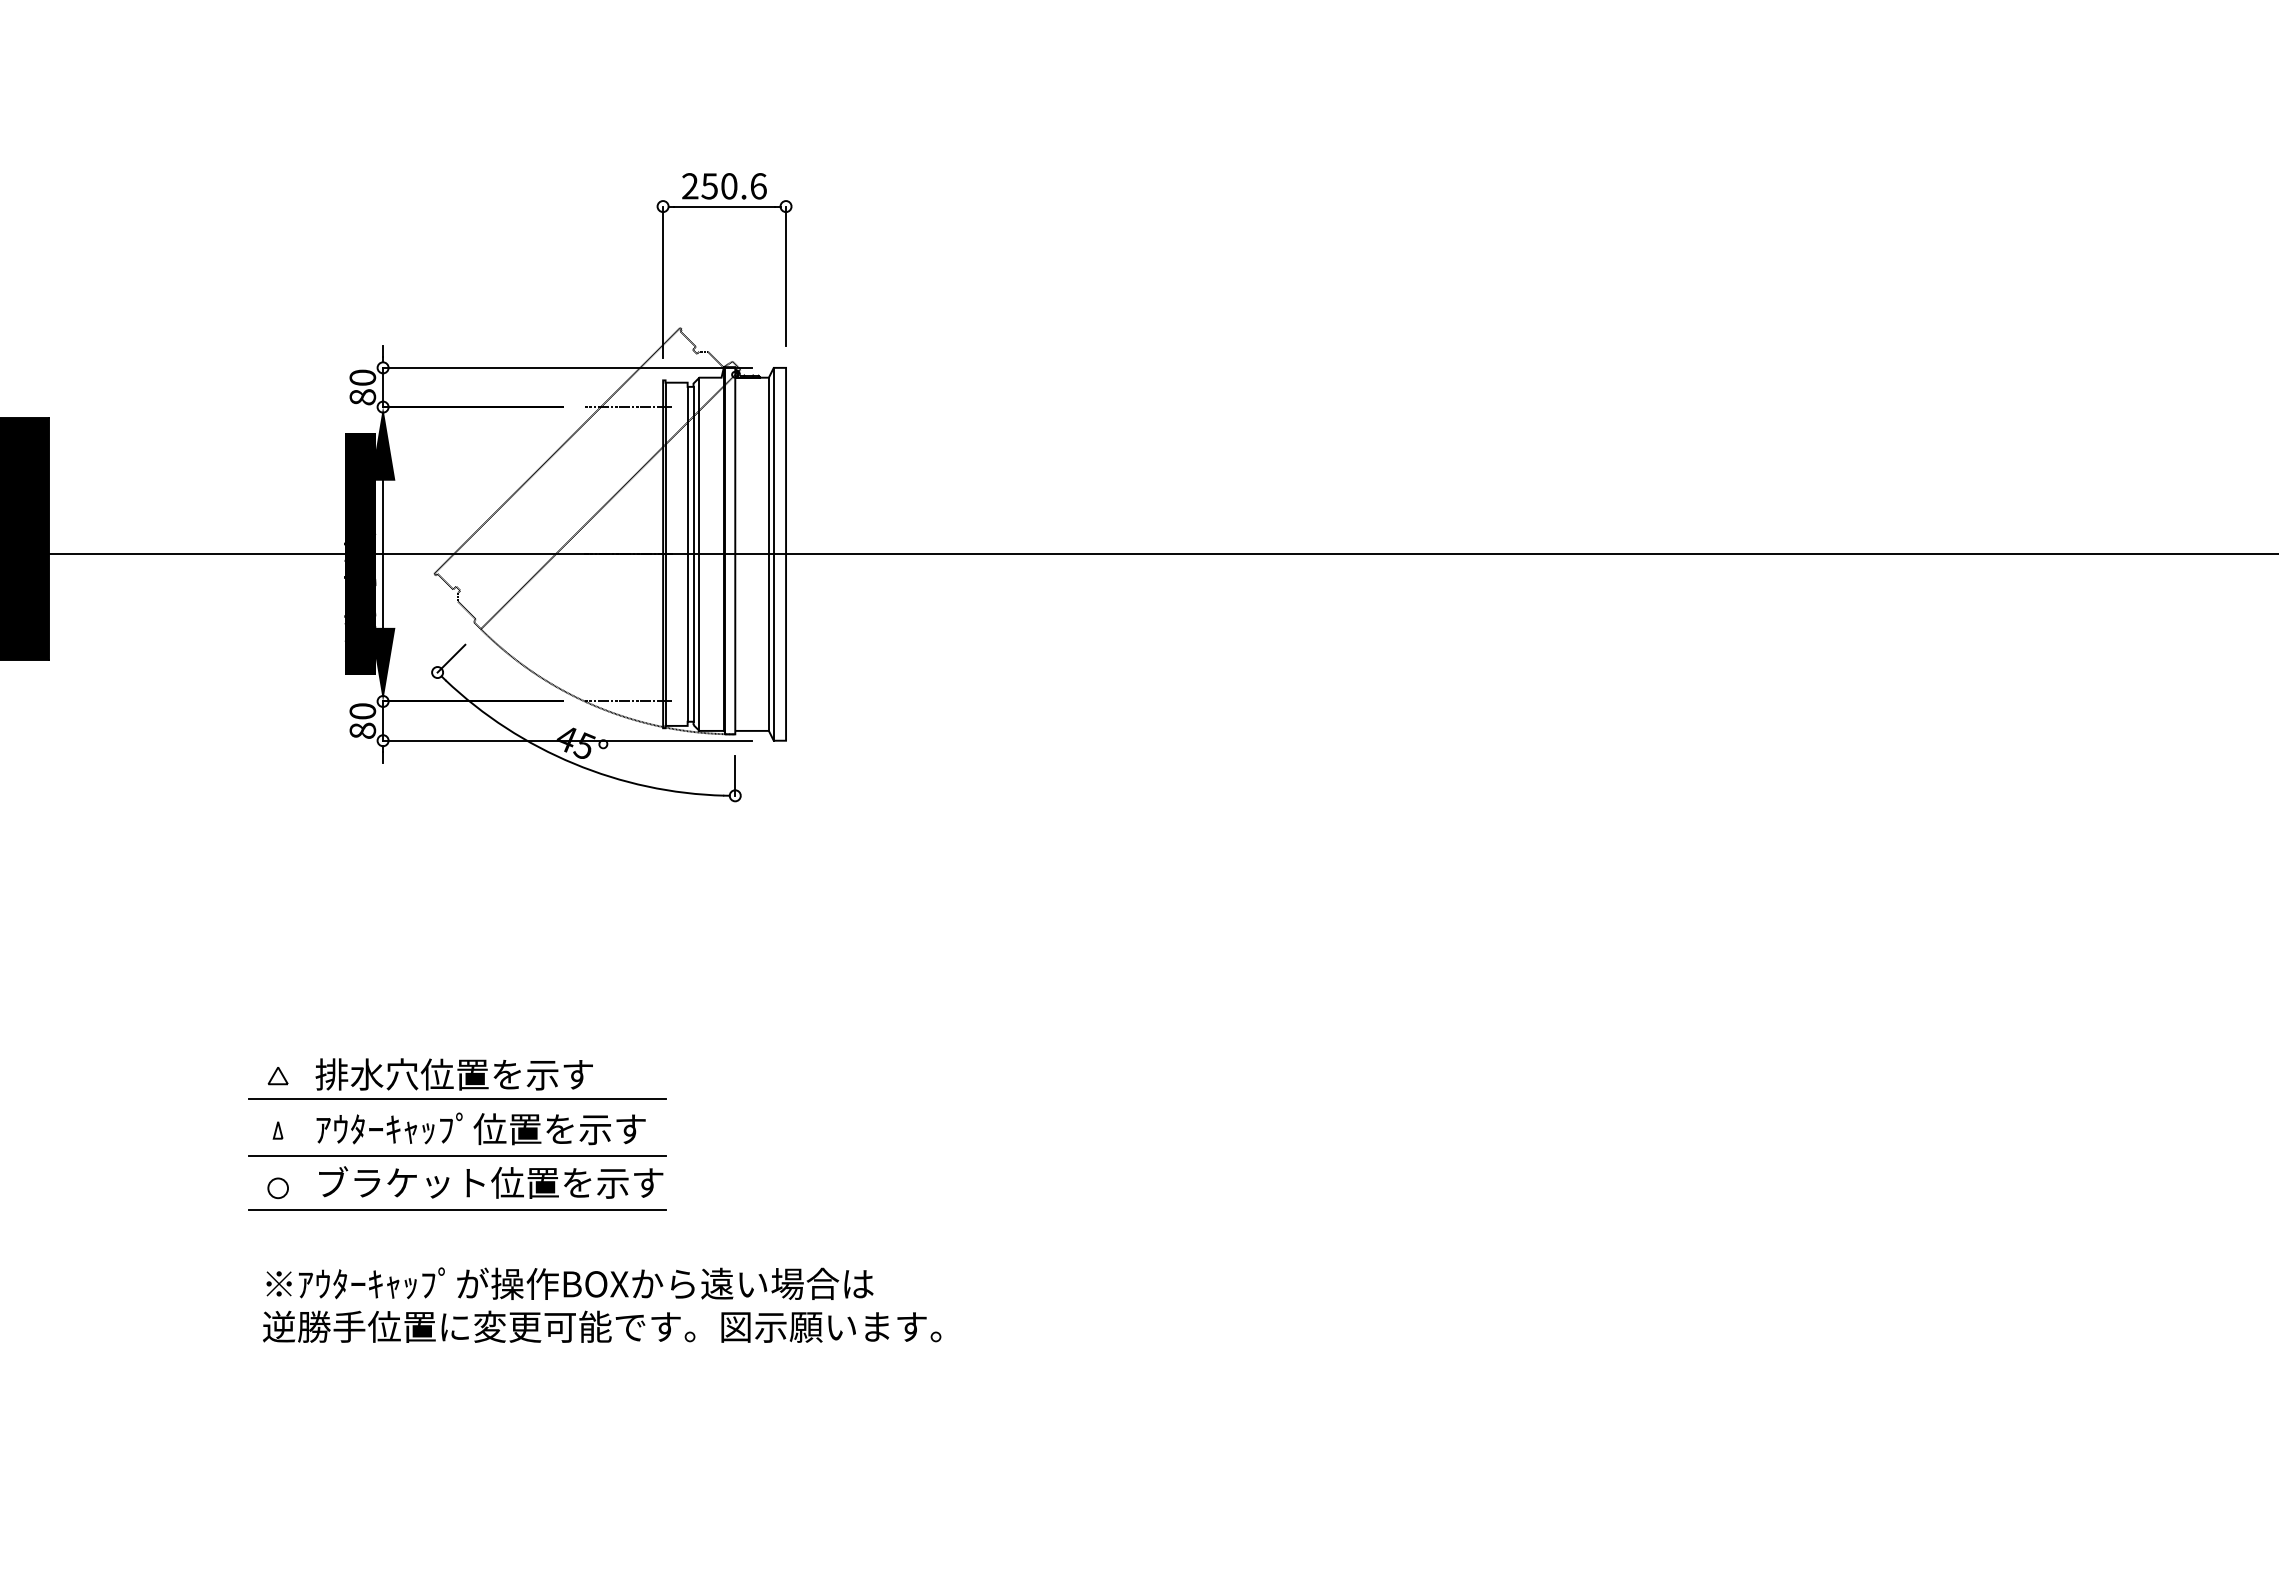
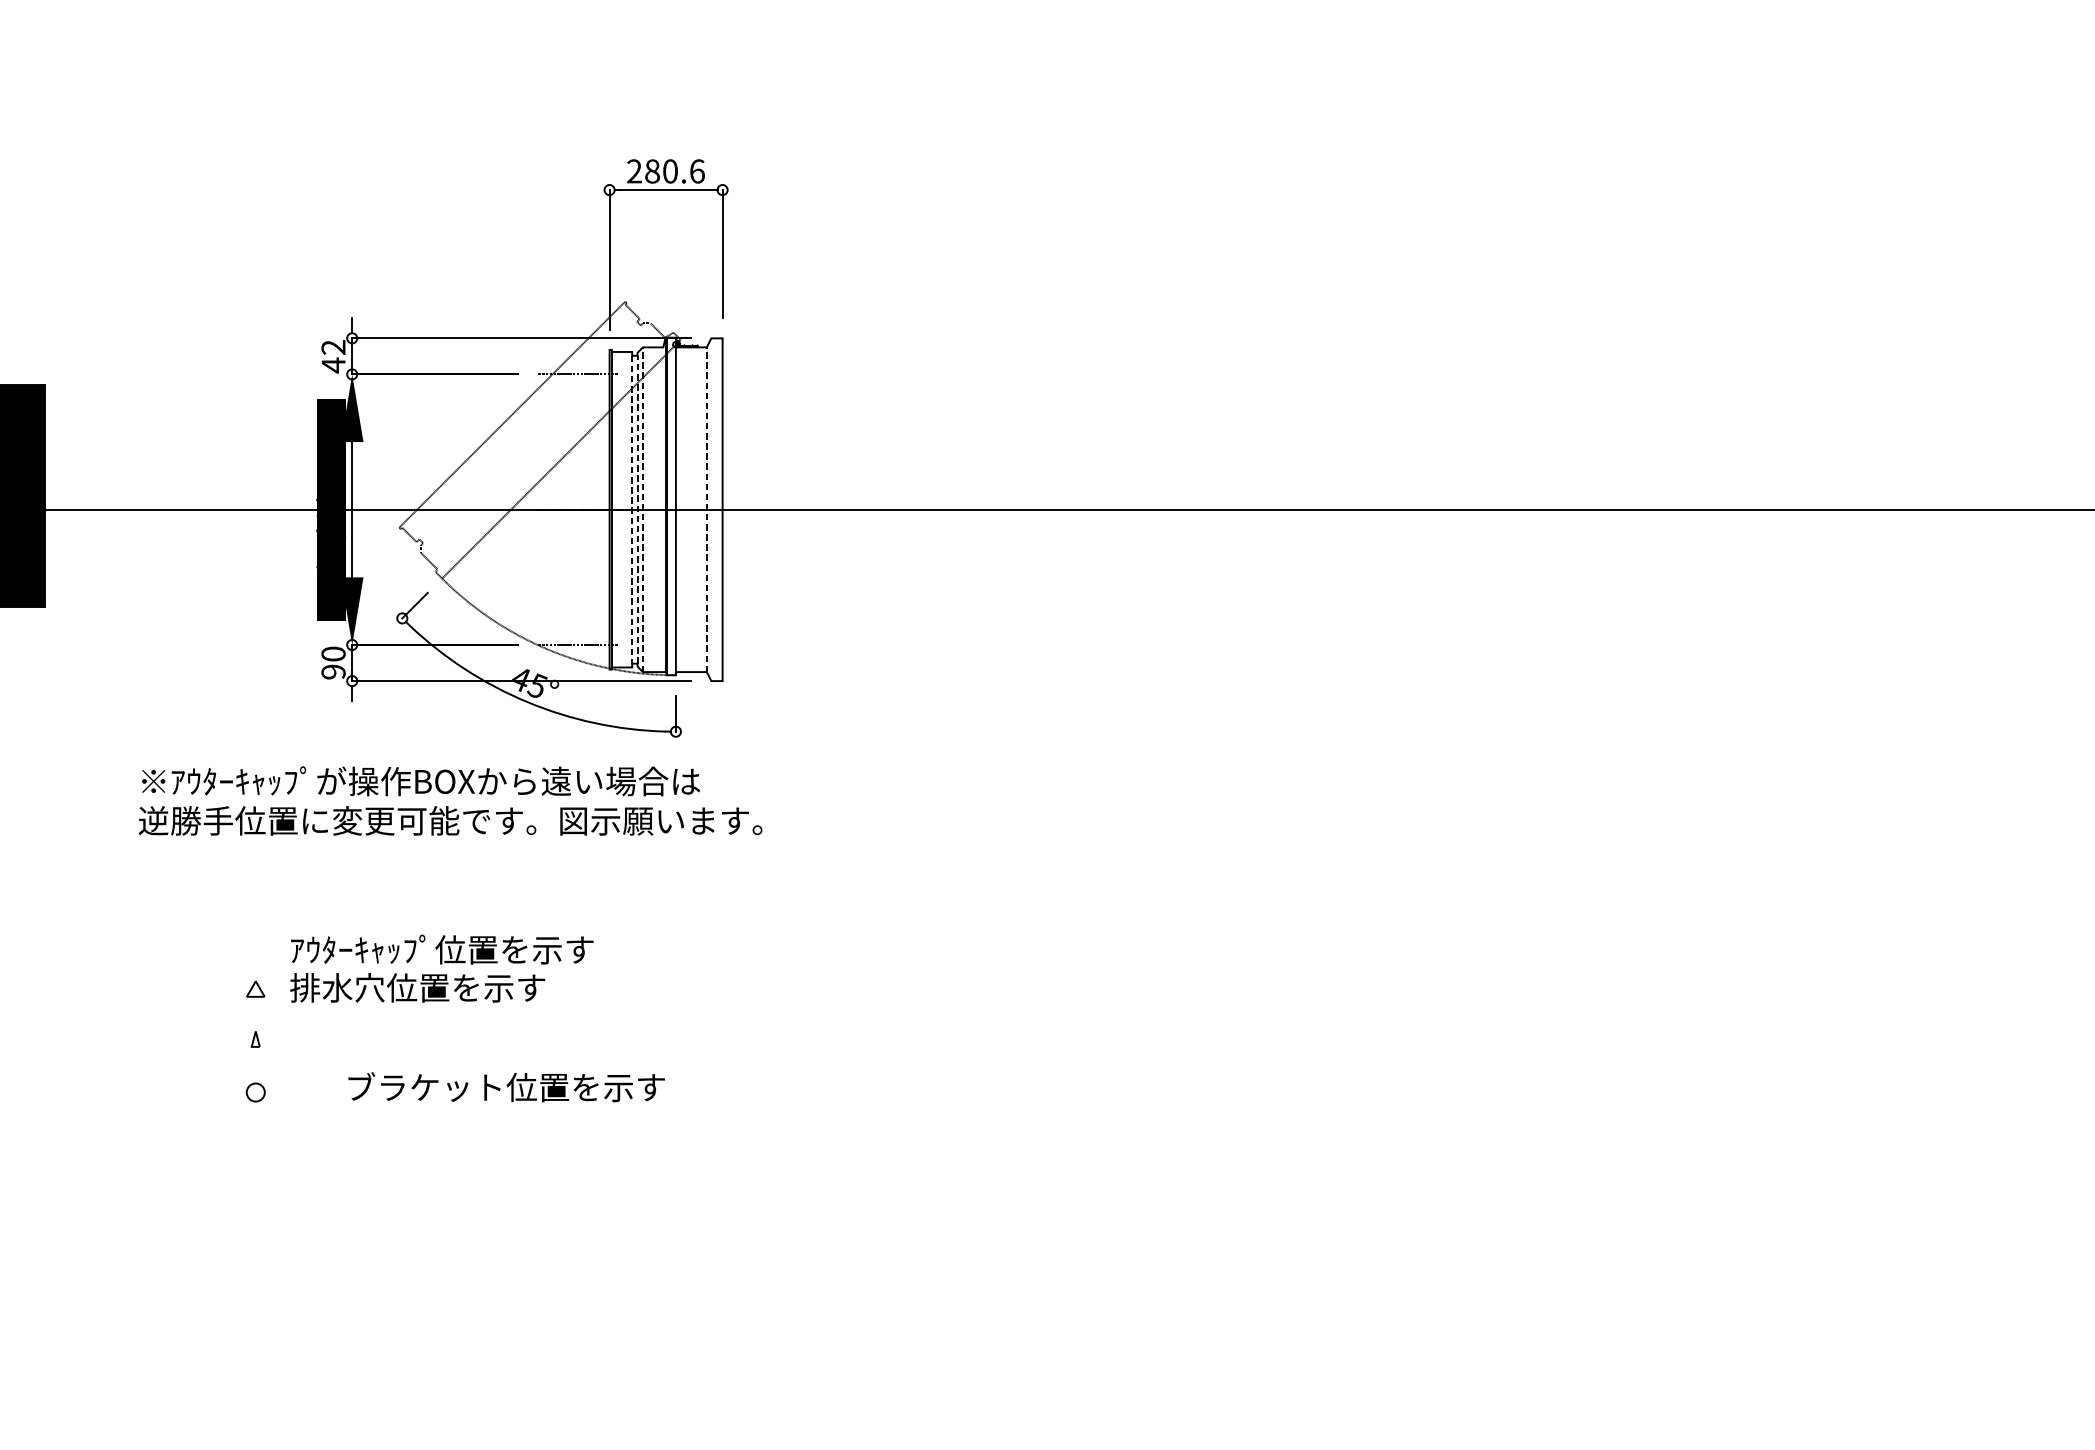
text: (709, 186) -> (652, 171), 250.6 -> 280.6
text: (362, 387) -> (333, 356), 80 -> 42
line: (693, 553) -> (637, 508), solid -> dashed
line: (773, 553) -> (711, 508), removed
line: (687, 554) -> (632, 509), solid -> dashed
line: (699, 554) -> (643, 509), solid -> dashed
line: (768, 554) -> (706, 509), solid -> dashed
text: (362, 730) -> (333, 671), 80 -> 90
line: (456, 1099) -> (419, 1010), removed
text: (480, 1128) -> (441, 949), moved
line: (456, 1155) -> (419, 1062), removed
text: (491, 1182) -> (507, 1087), moved
line: (456, 1210) -> (419, 1112), removed
text: (602, 1304) -> (450, 800), moved

